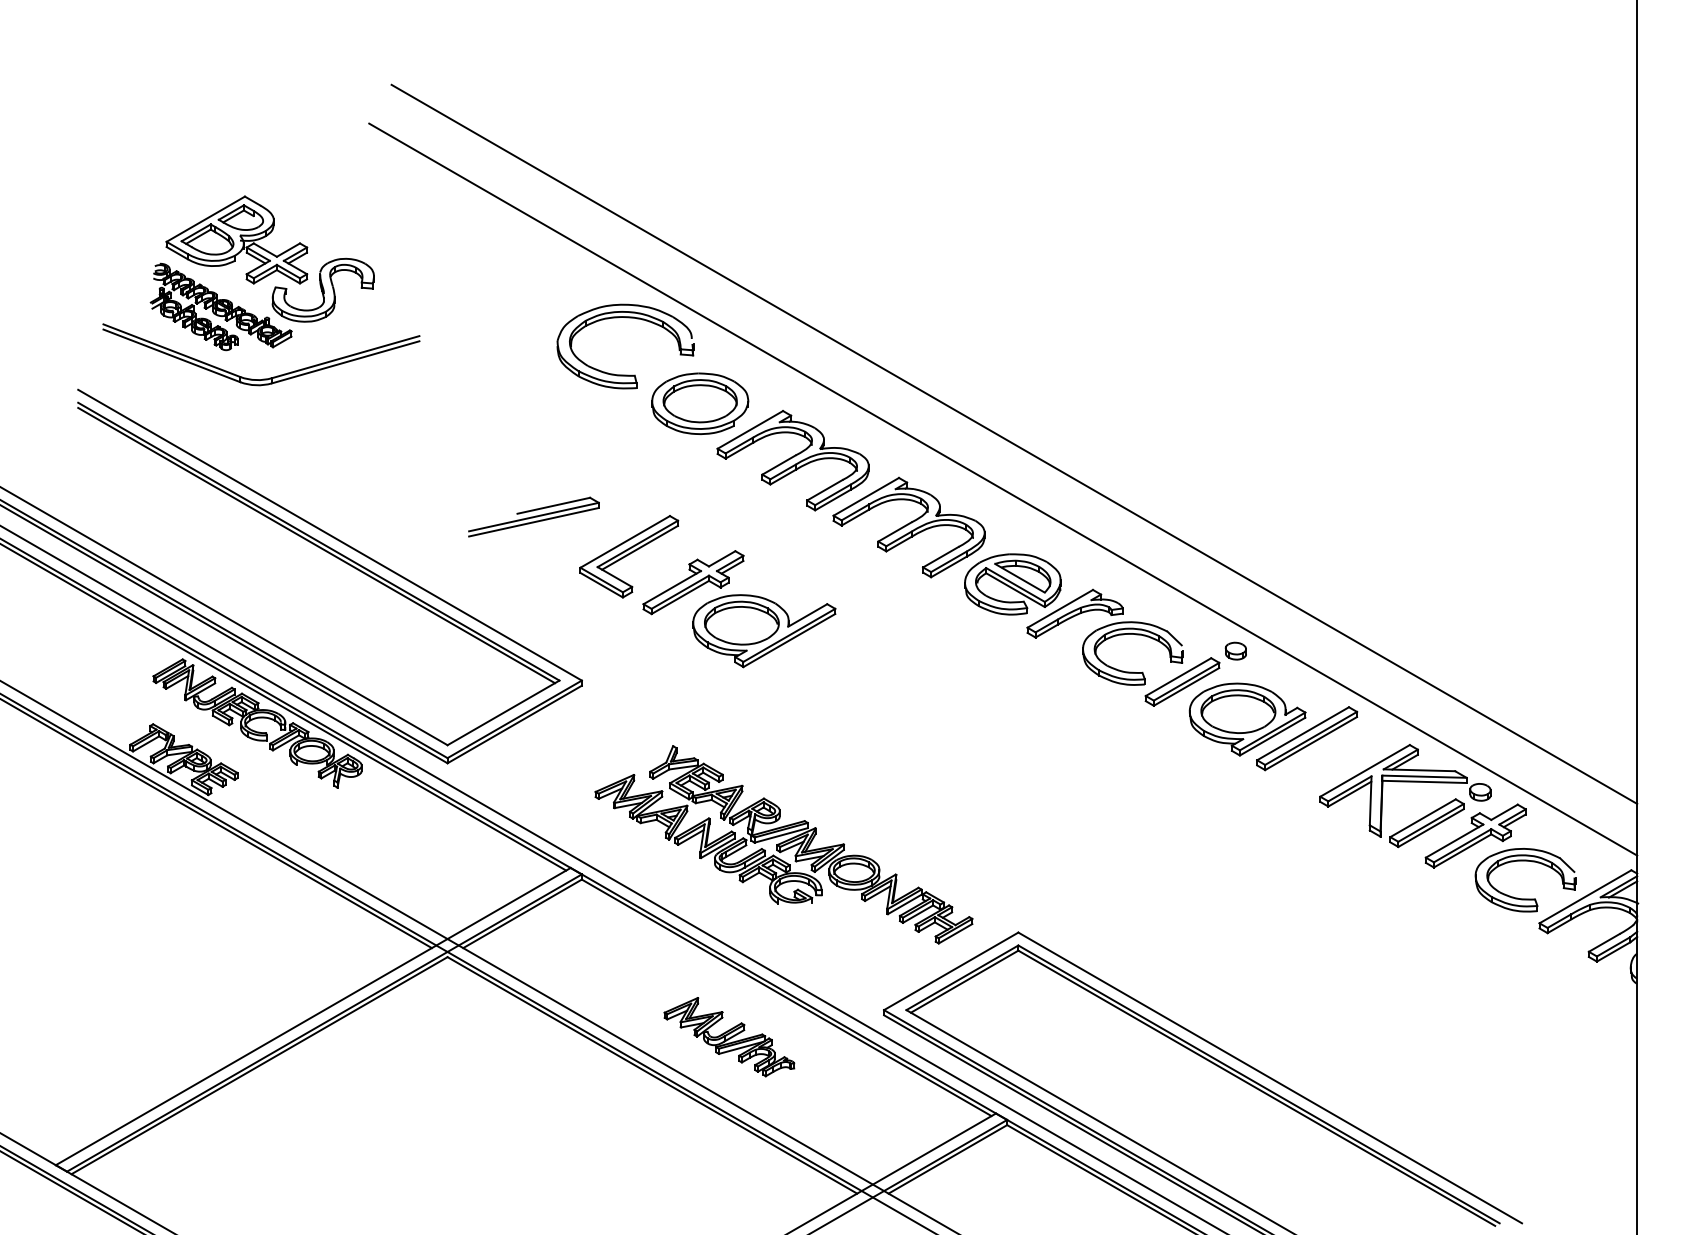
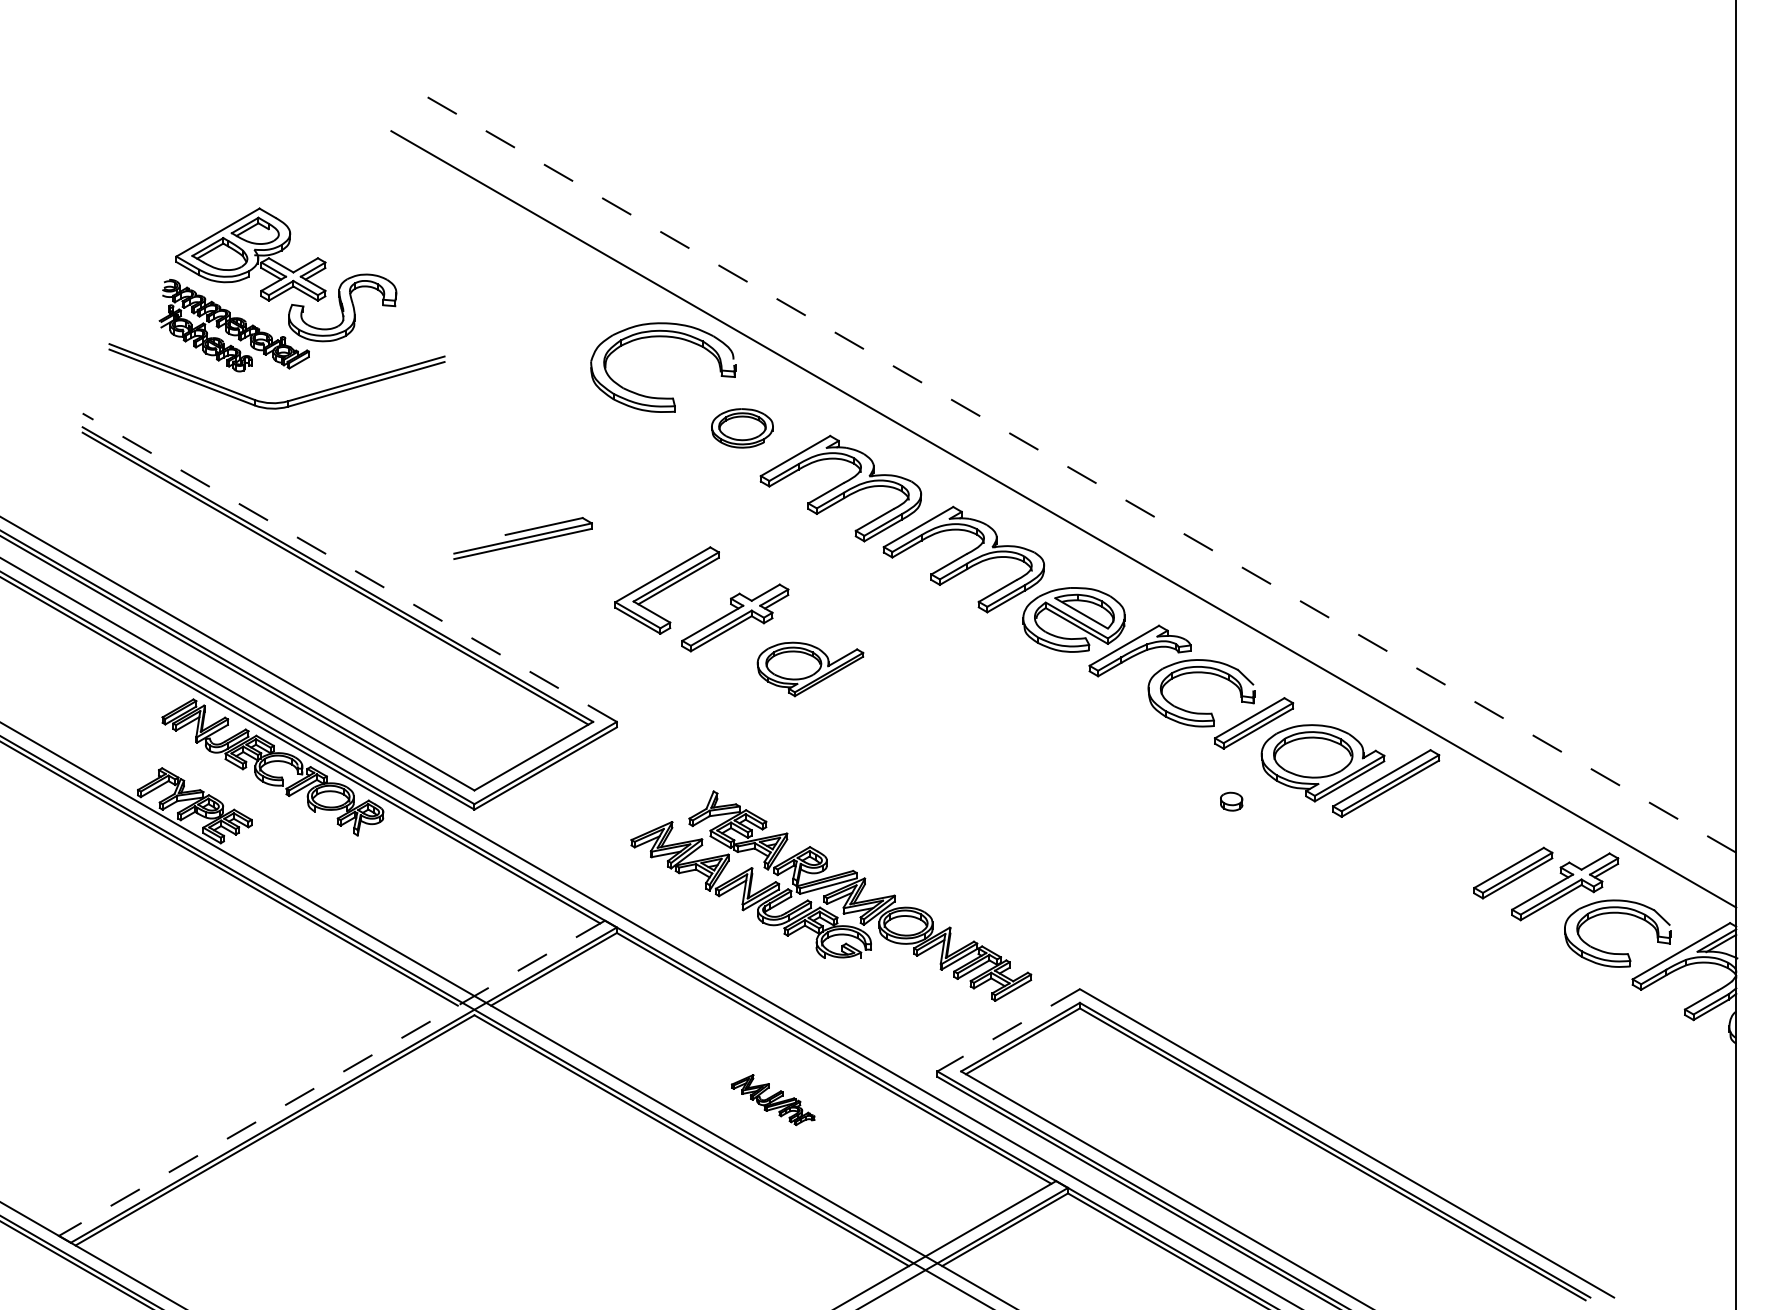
part: (700, 403) -> (742, 428), size x0.6
line: (1014, 444) -> (1075, 471), solid -> dashed
part: (533, 517) -> (522, 538), moved
line: (329, 535) -> (349, 567), solid -> dashed
part: (764, 631) -> (810, 669), size x0.7
part: (1235, 650) -> (1231, 801), moved
part: (1405, 782) -> (1490, 829), removed
line: (951, 971) -> (1008, 1030), solid -> dashed
line: (312, 1016) -> (331, 1078), solid -> dashed
part: (728, 1036) -> (772, 1099), size x0.6

